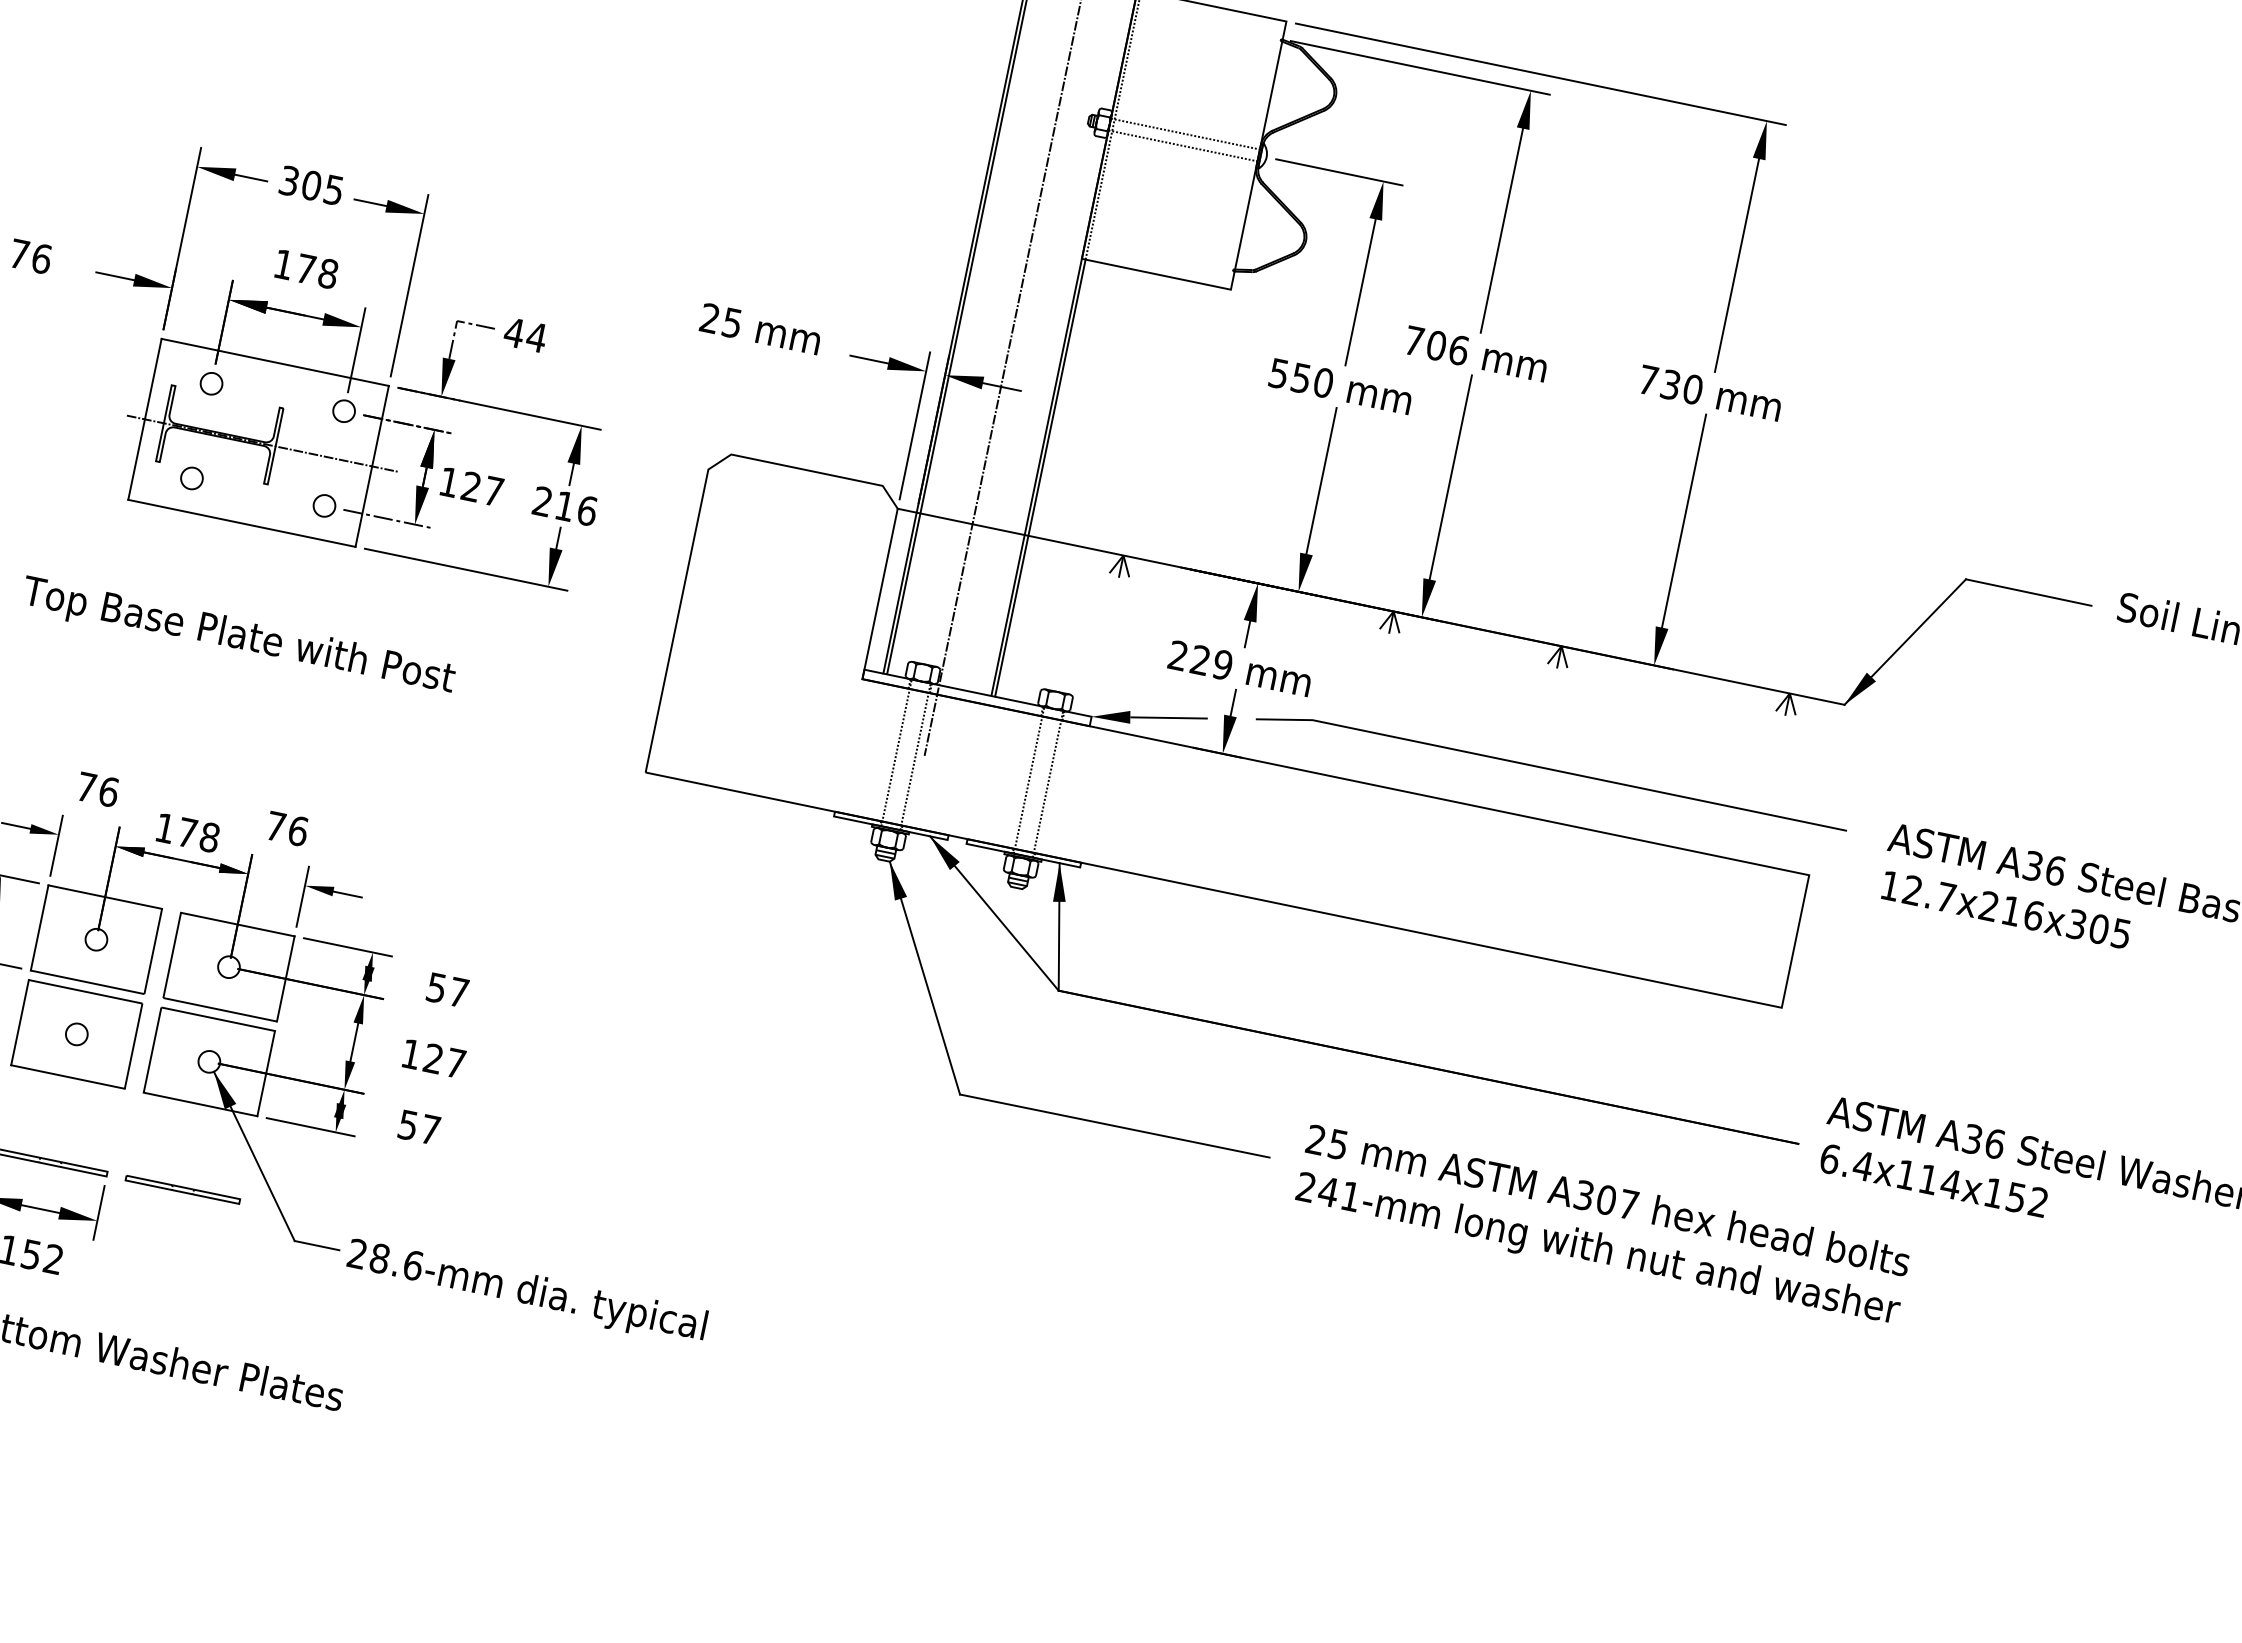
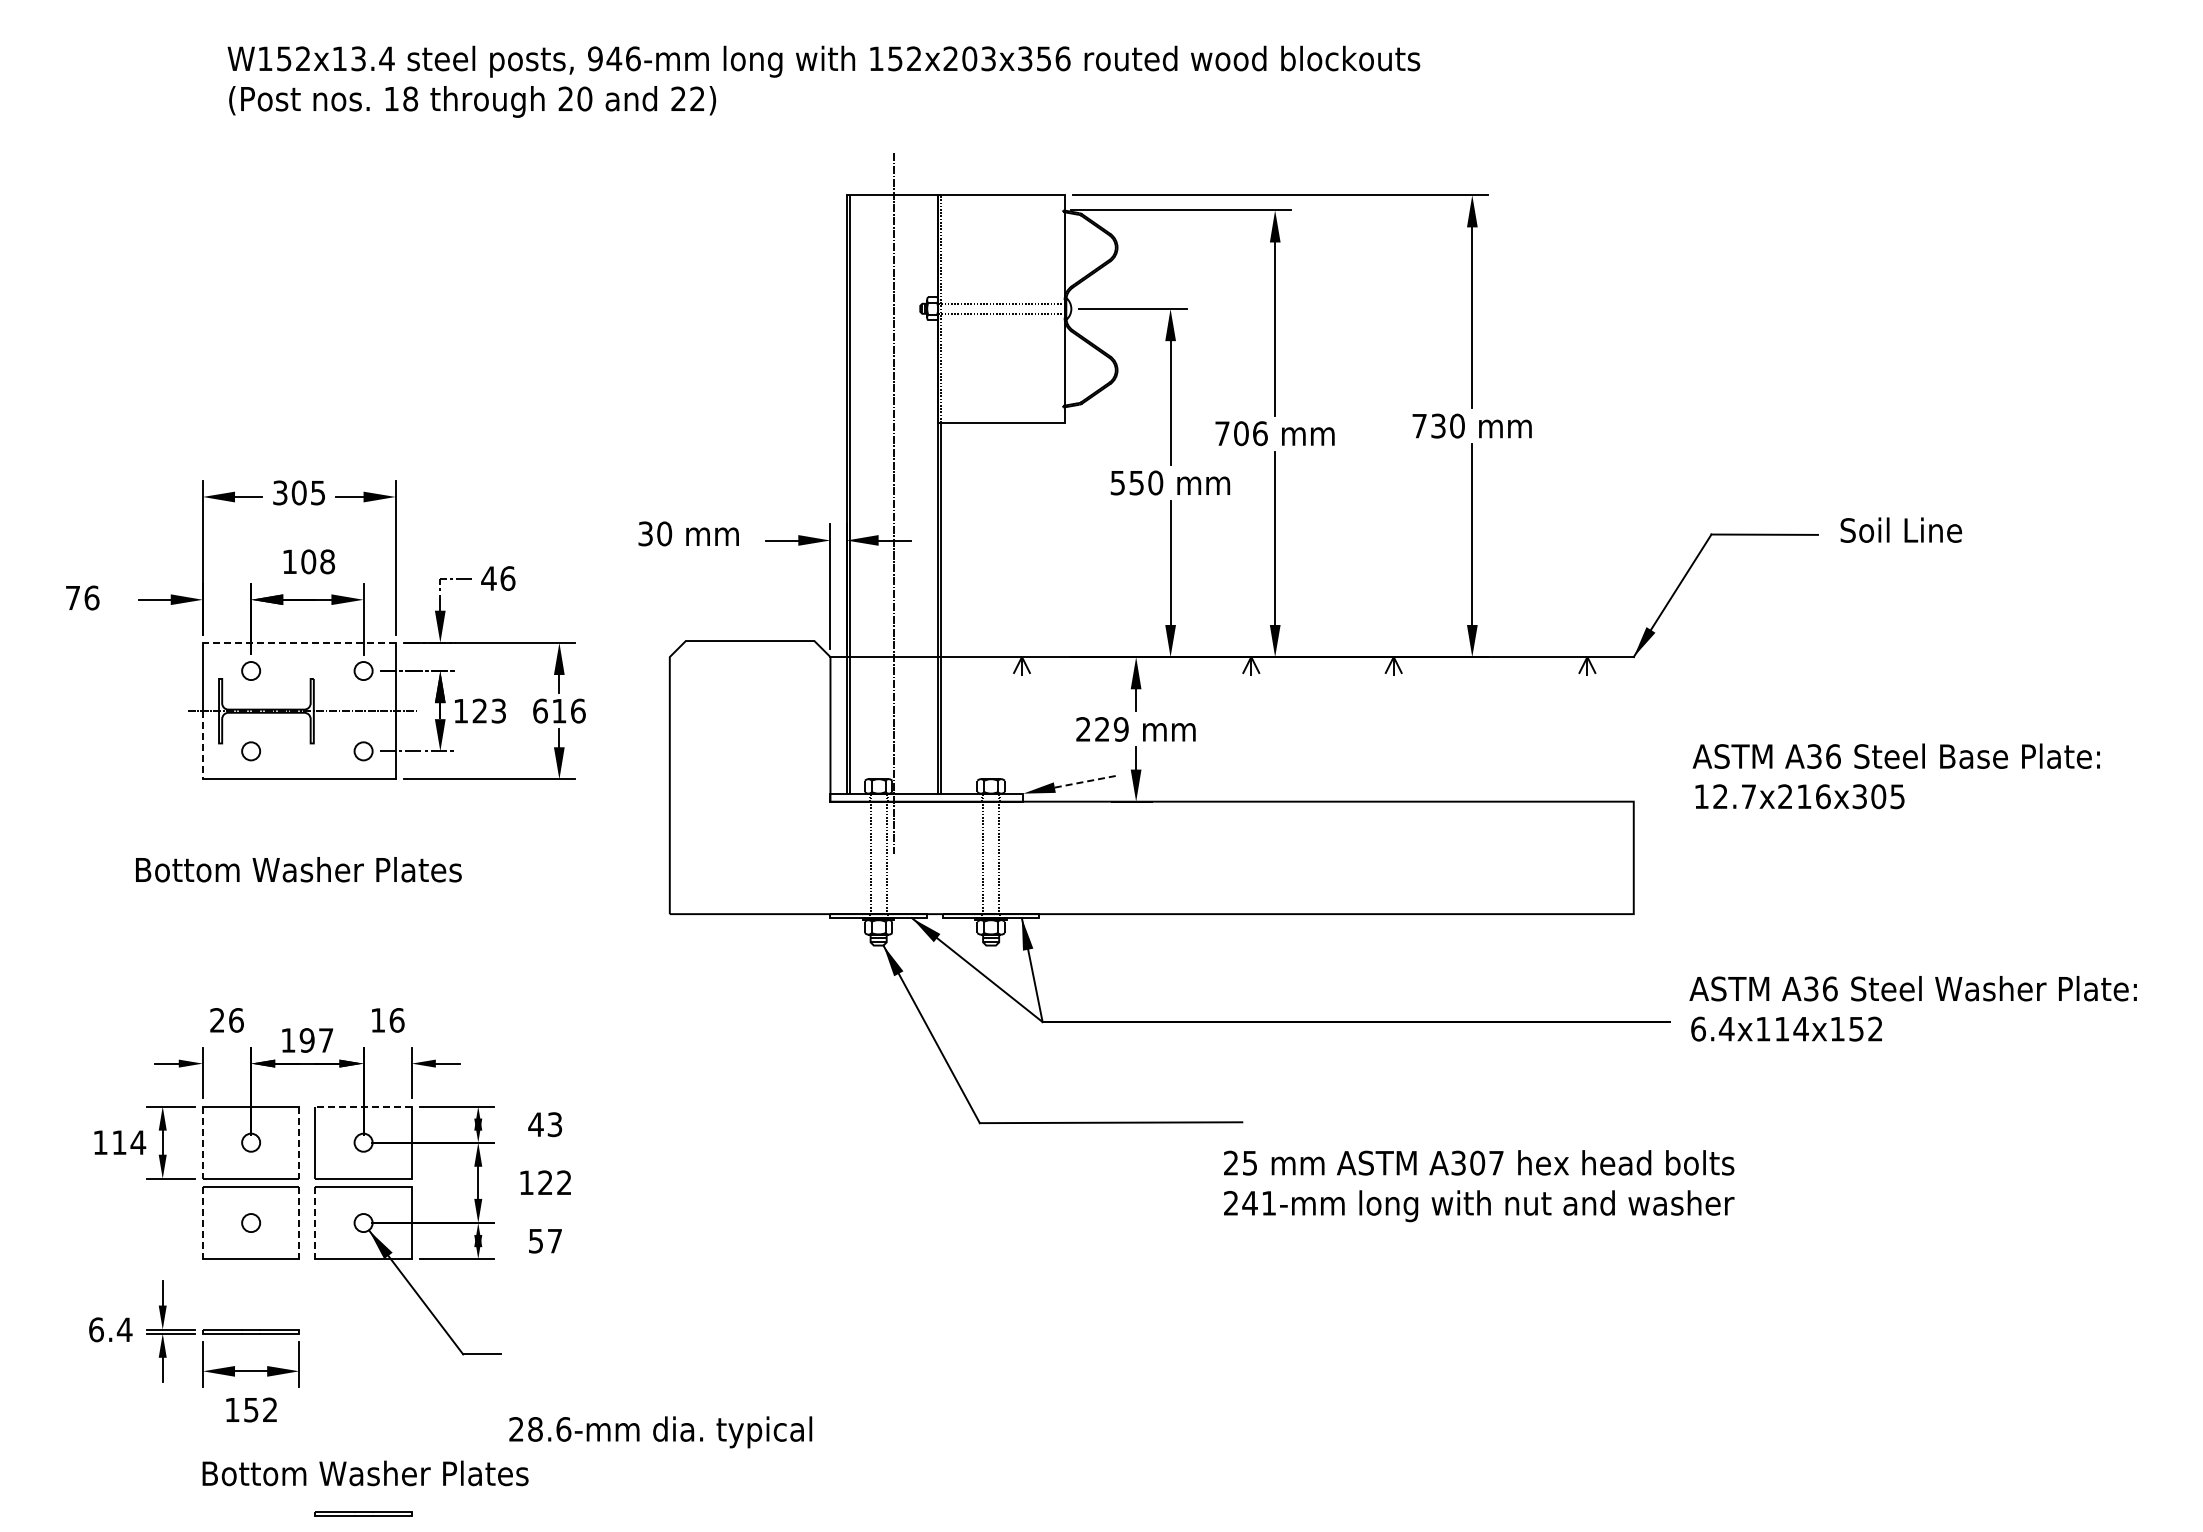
text: (305, 268) -> (308, 561), 178 -> 108
text: (721, 320) -> (655, 533), 25 -> 30
text: (536, 337) -> (507, 578), 44 -> 46
line: (274, 361) -> (298, 642), solid -> dashed
line: (136, 459) -> (202, 745), solid -> dashed
text: (493, 490) -> (498, 710), 127 -> 123
text: (542, 500) -> (540, 710), 216 -> 616
text: (238, 636) -> (315, 872), Top Base Plate with Post -> Bottom Washer Plates
line: (1169, 717) -> (1086, 781), solid -> dashed
line: (1551, 771) -> (1406, 760), removed
text: (86, 787) -> (217, 1020), 76 -> 26
text: (276, 826) -> (378, 1020), 76 -> 16
text: (198, 835) -> (316, 1040), 178 -> 197
line: (237, 924) -> (363, 1106), solid -> dashed
line: (38, 928) -> (202, 1143), solid -> dashed
line: (153, 952) -> (299, 1143), solid -> dashed
text: (447, 990) -> (545, 1124), 57 -> 43
line: (19, 1023) -> (202, 1223), solid -> dashed
line: (133, 1046) -> (299, 1223), solid -> dashed
line: (152, 1050) -> (315, 1223), solid -> dashed
text: (456, 1063) -> (564, 1182), 127 -> 122
part: (182, 1189) -> (363, 1513), moved
text: (1603, 1228) -> (1479, 1186), moved
text: (526, 1292) -> (660, 1432), moved

